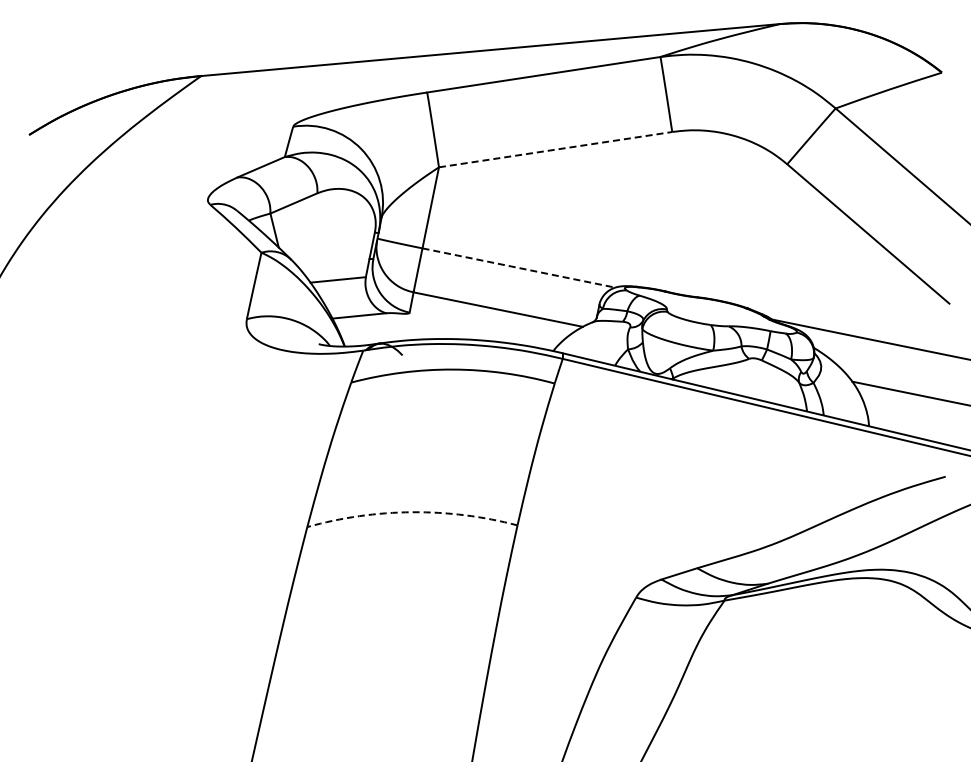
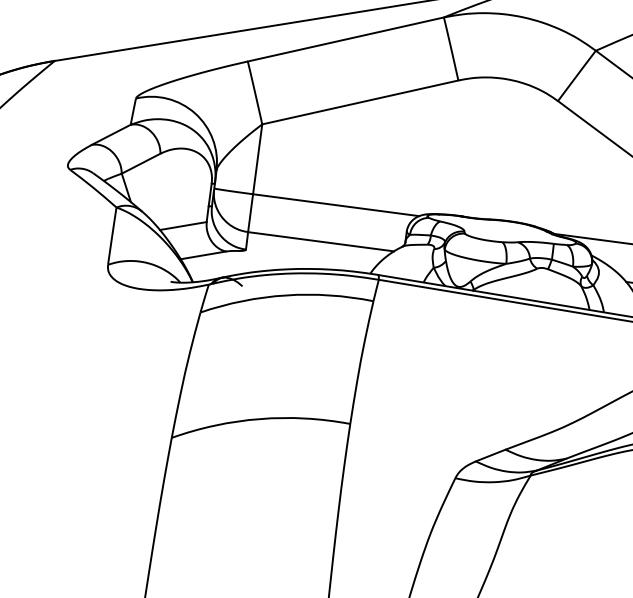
line: (555, 149) -> (360, 102), dashed -> solid
line: (519, 268) -> (336, 205), dashed -> solid
arc: (412, 512) -> (260, 419), dashed -> solid

